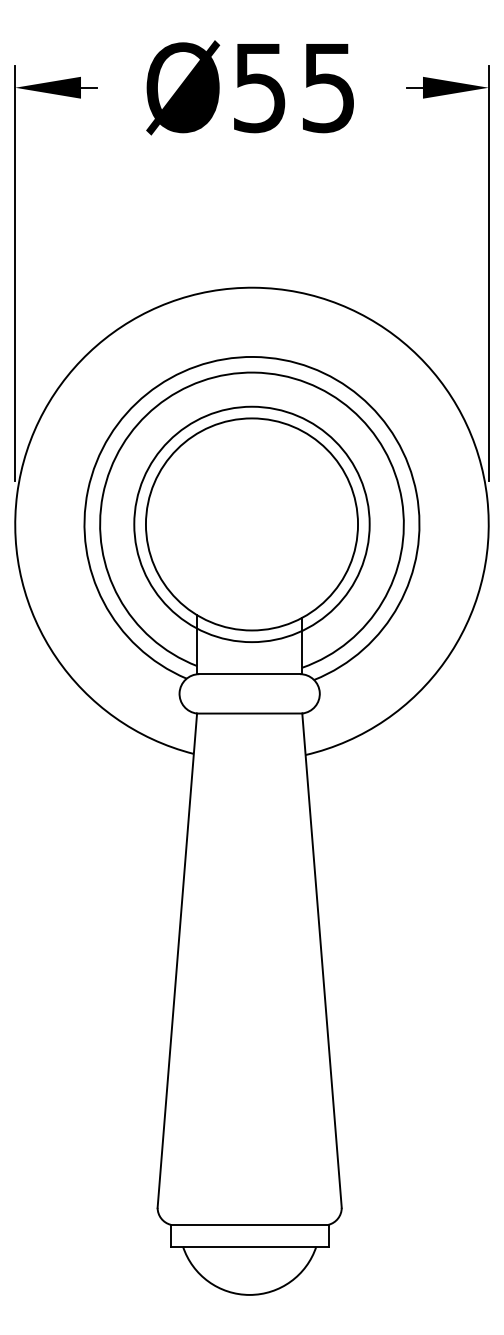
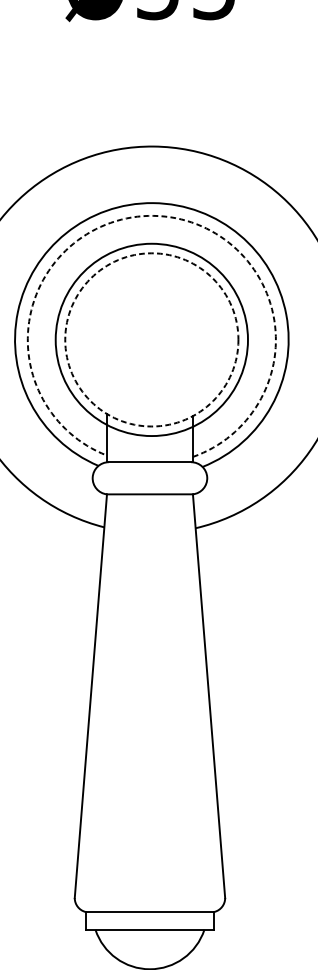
arc: (254, 372) -> (153, 215), solid -> dashed
circle: (251, 524) -> (151, 339), solid -> dashed

